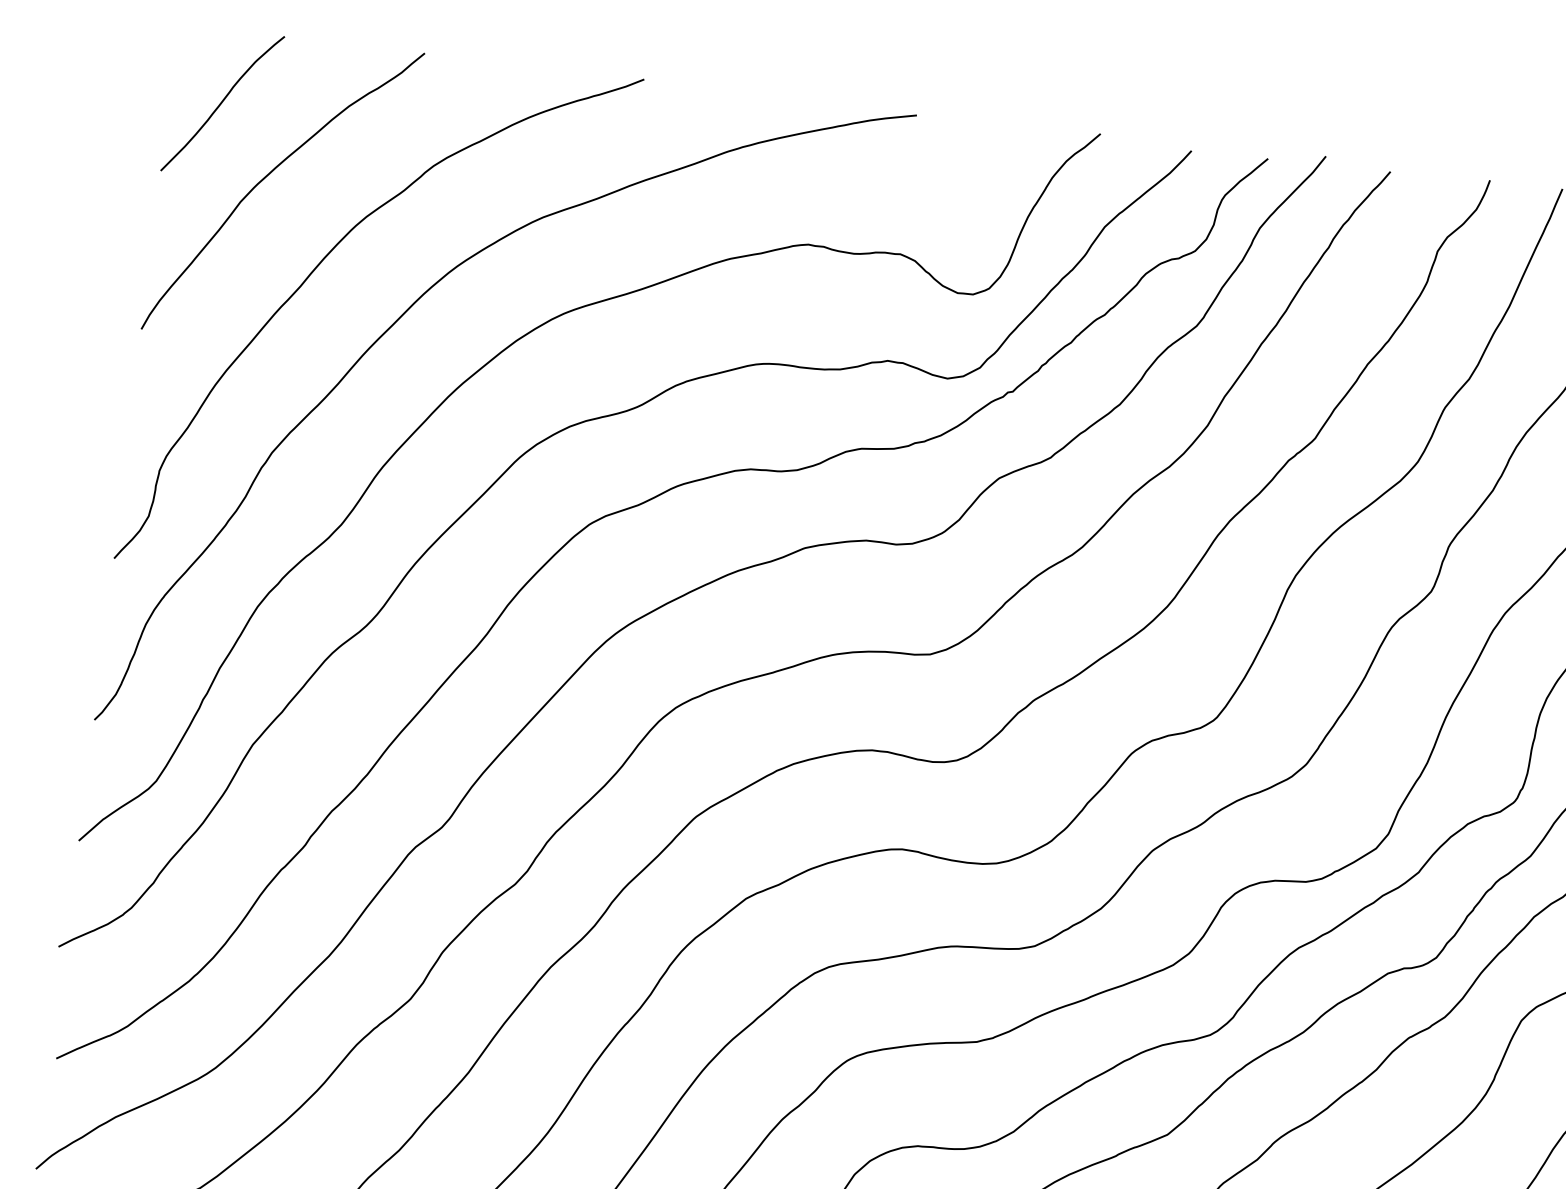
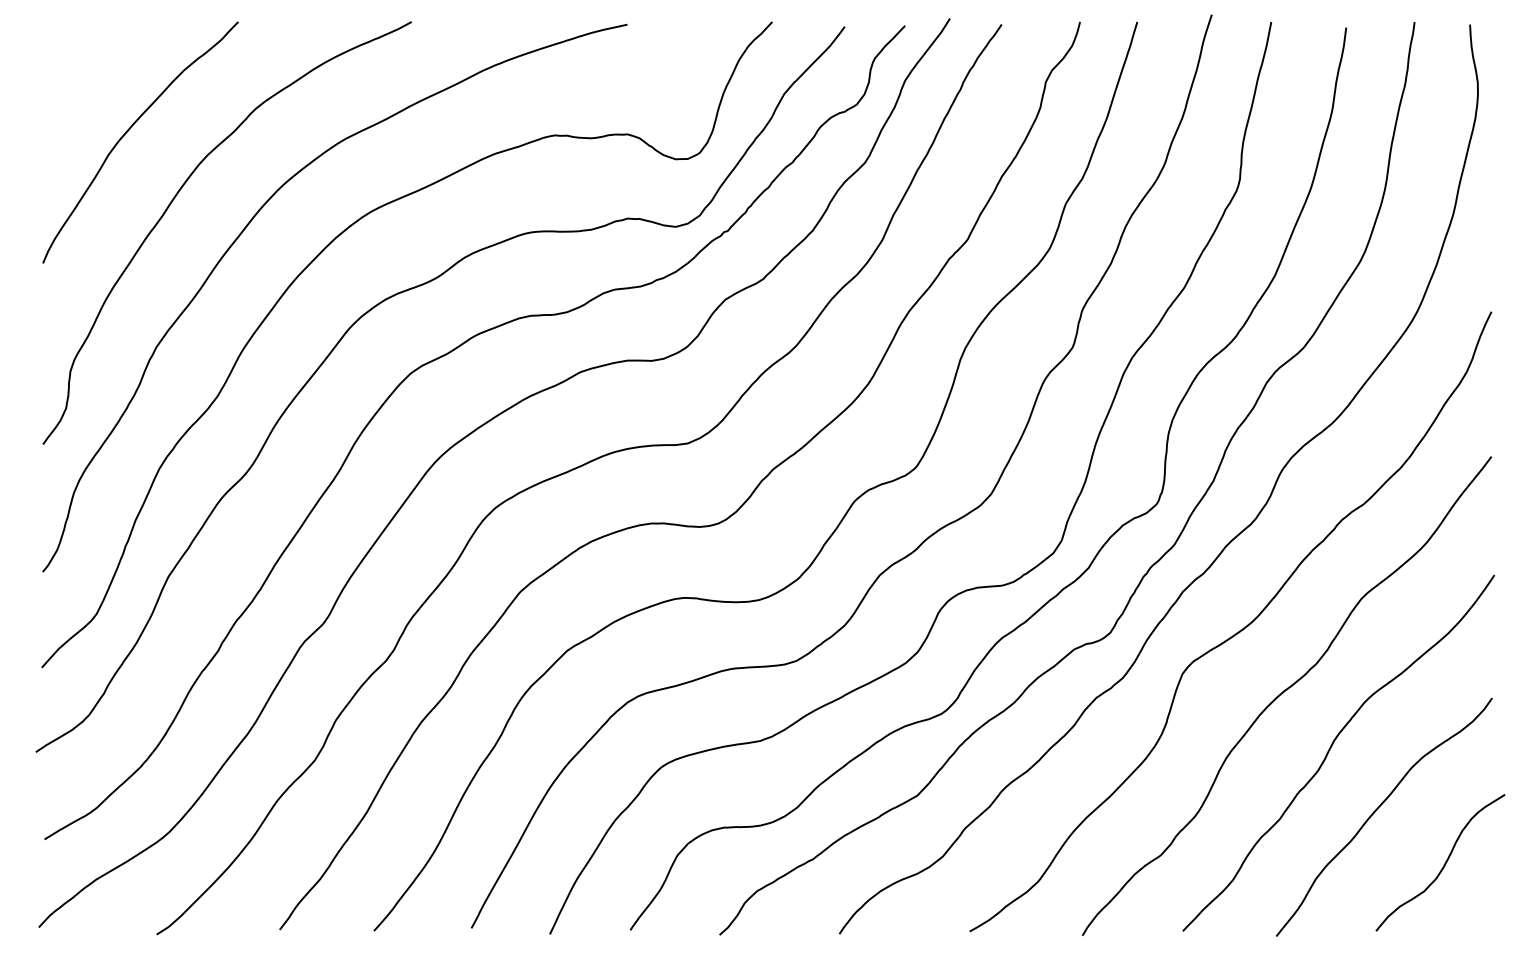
curve: (222, 103) -> (85, 79), removed

